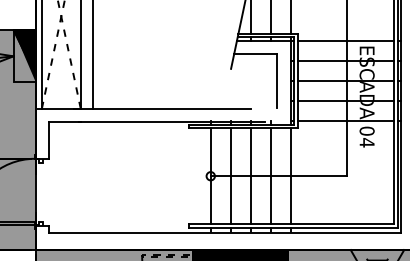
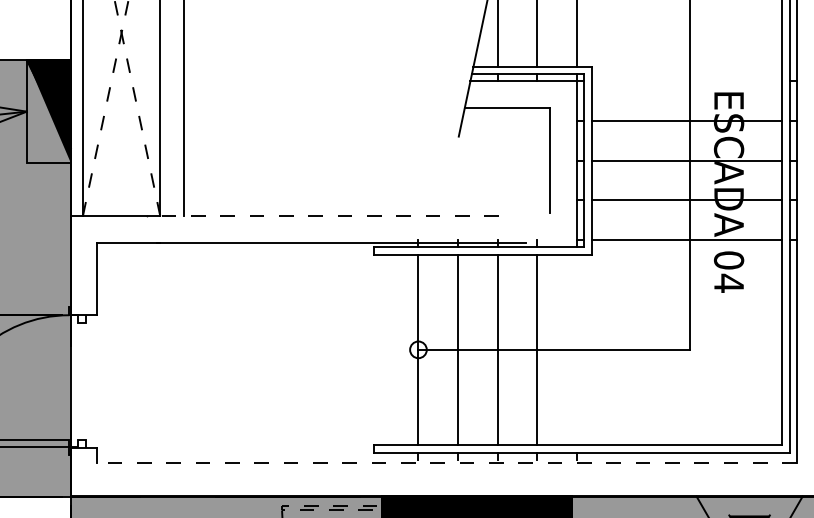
line: (345, 41) -> (686, 82), removed
line: (162, 109) -> (322, 217), solid -> dashed
line: (290, 176) -> (576, 350), removed
line: (224, 233) -> (445, 463), solid -> dashed

